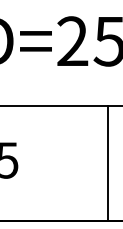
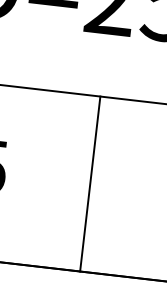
line: (108, 163) -> (90, 183), moved

